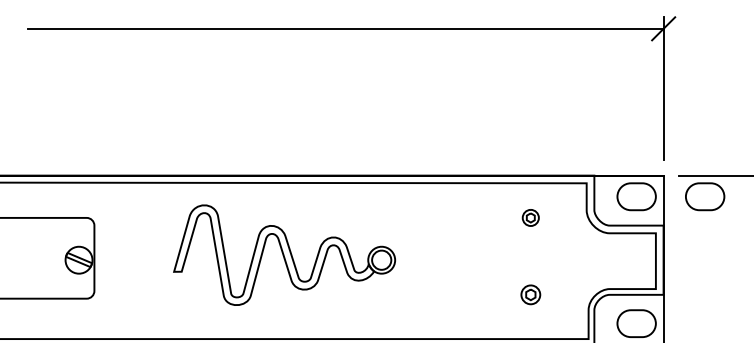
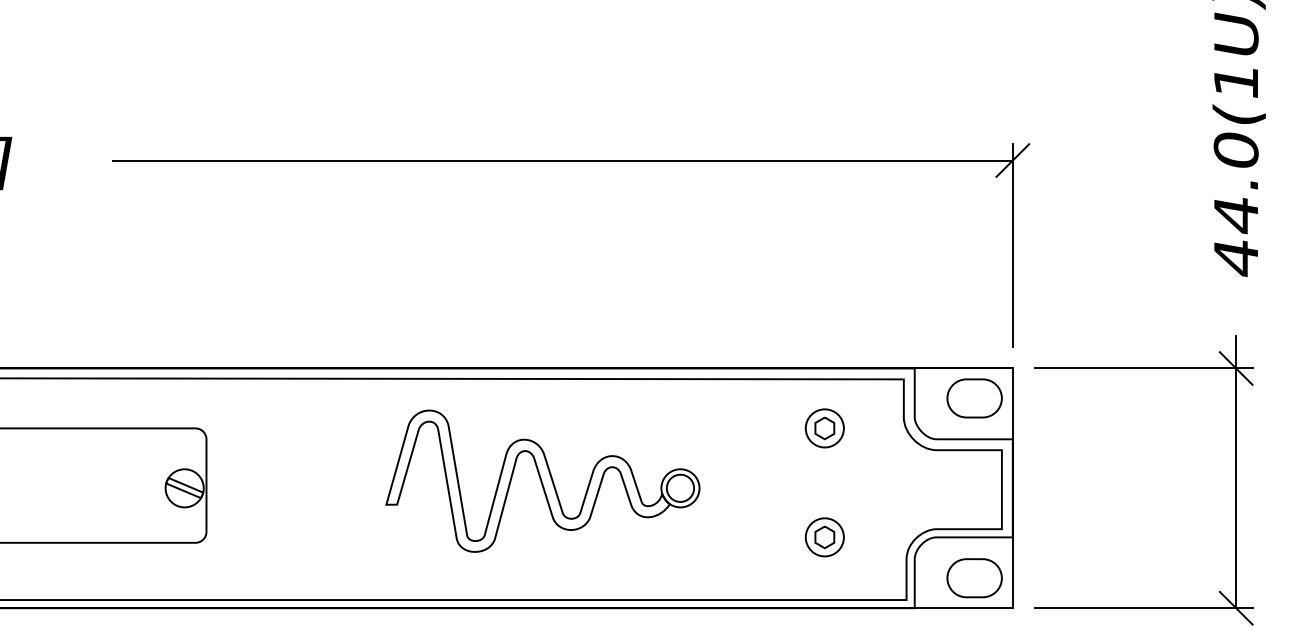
part: (705, 196) -> (1071, 398), removed
part: (530, 217) -> (824, 428), size x1.67
part: (284, 254) -> (542, 480), moved
part: (530, 294) -> (824, 537), size x1.43

